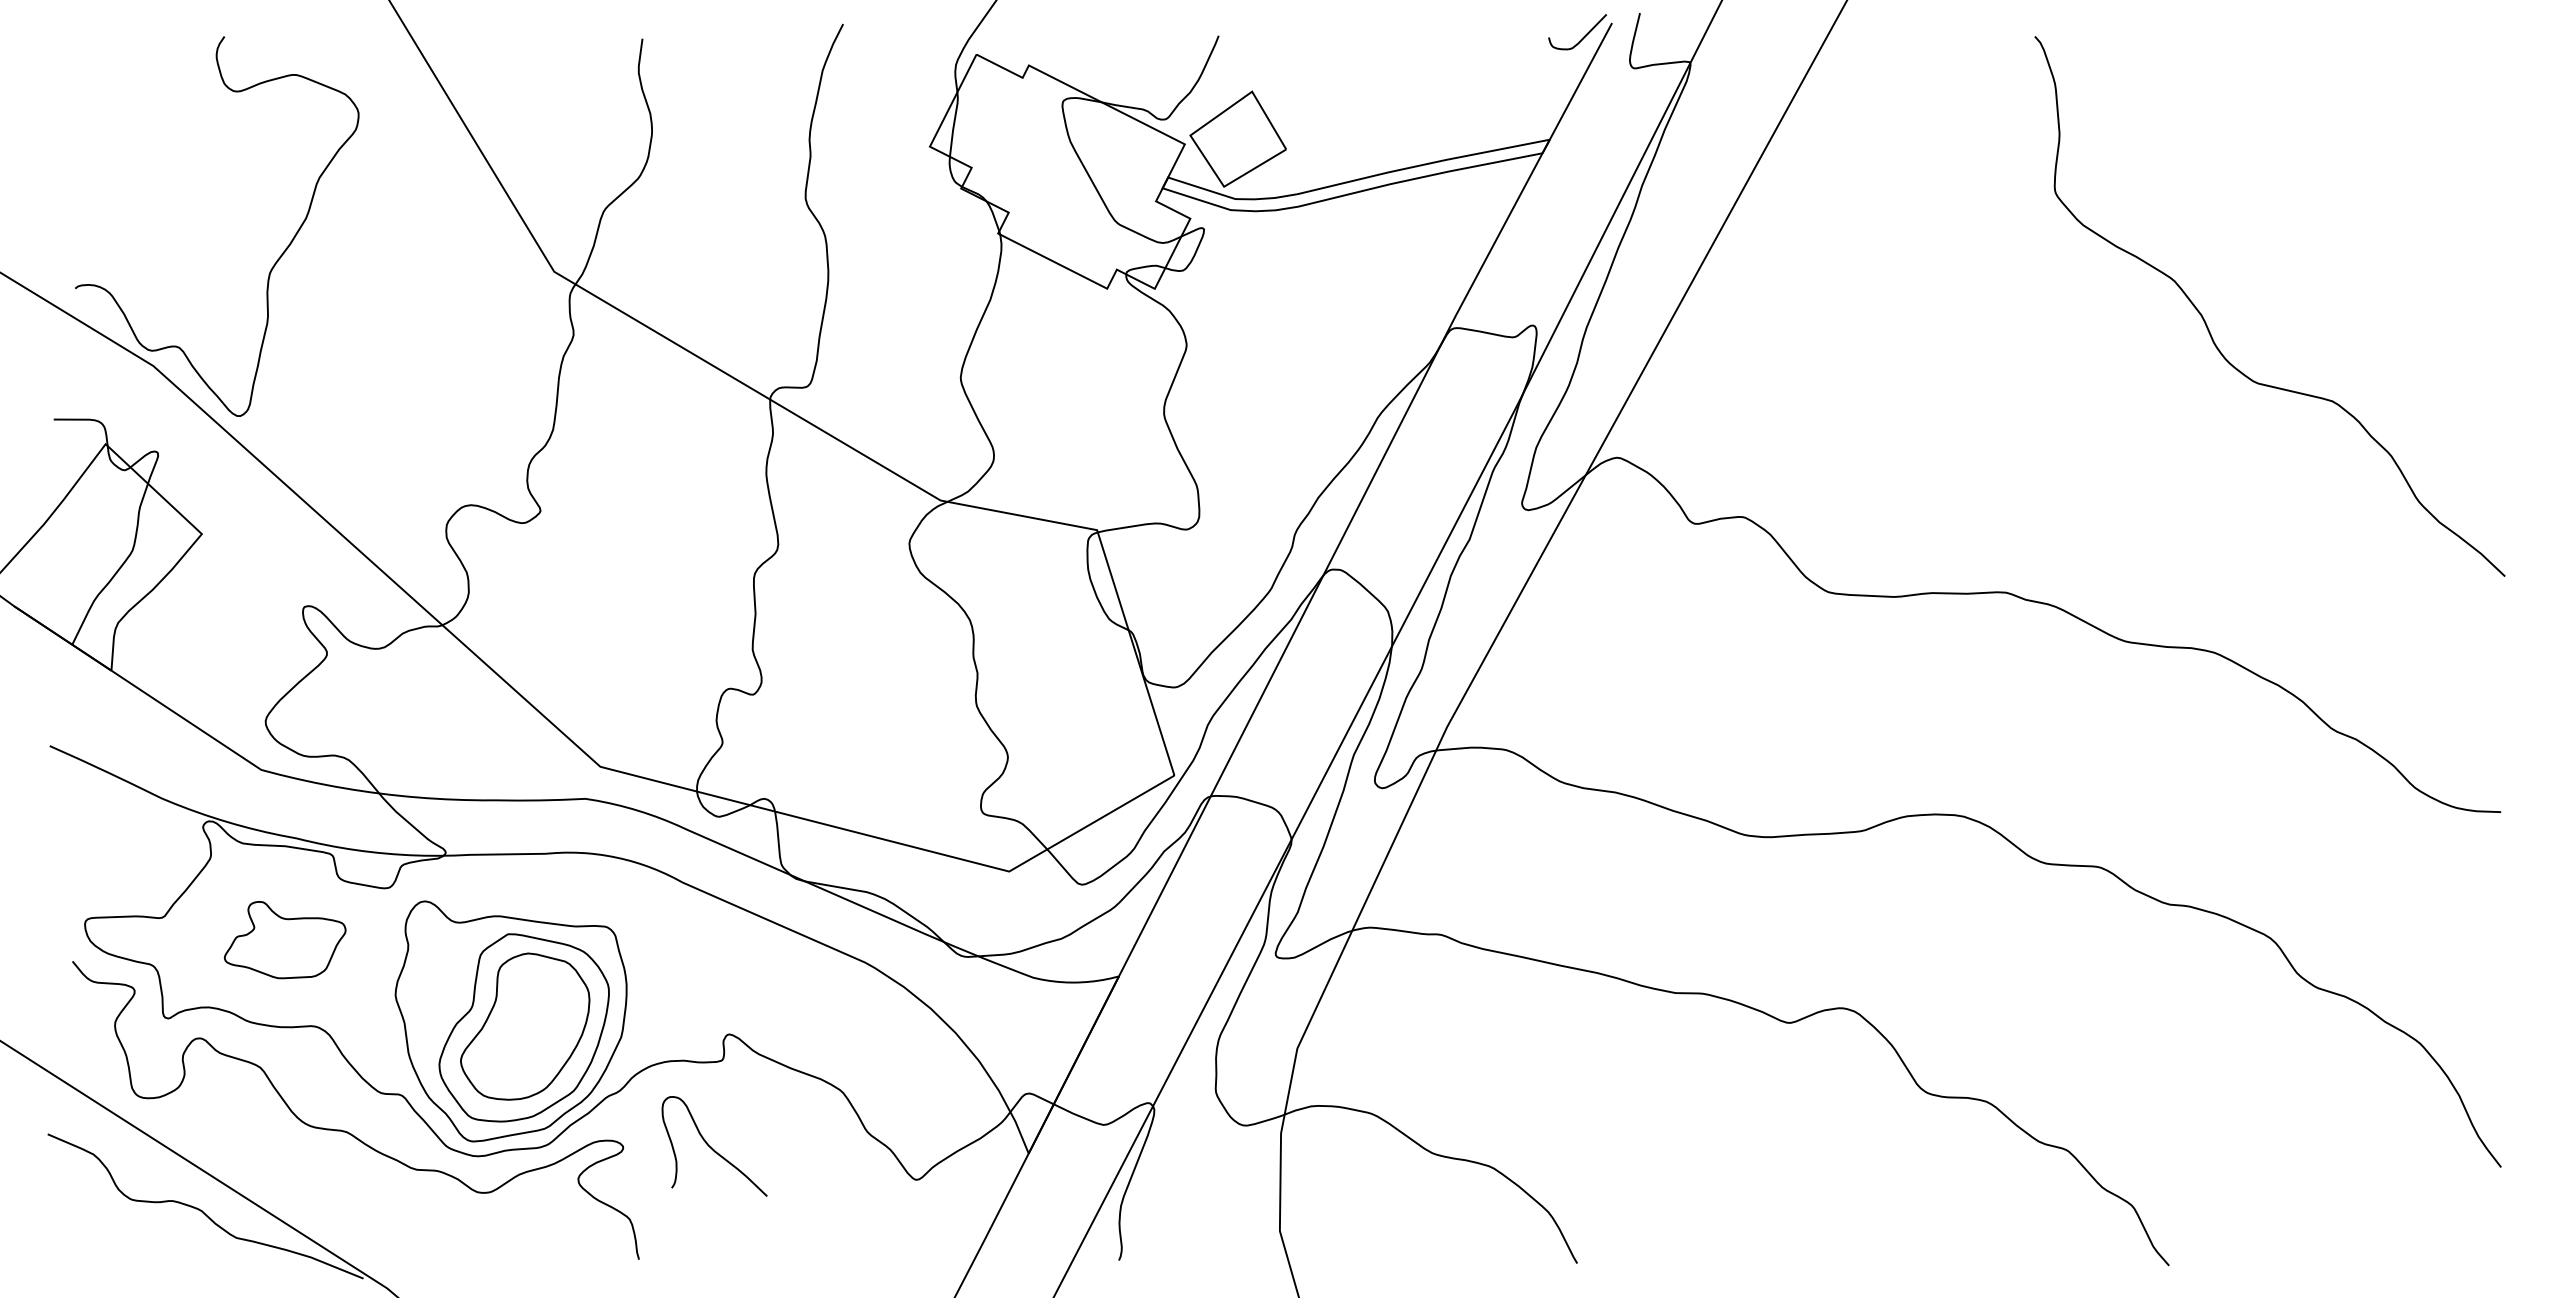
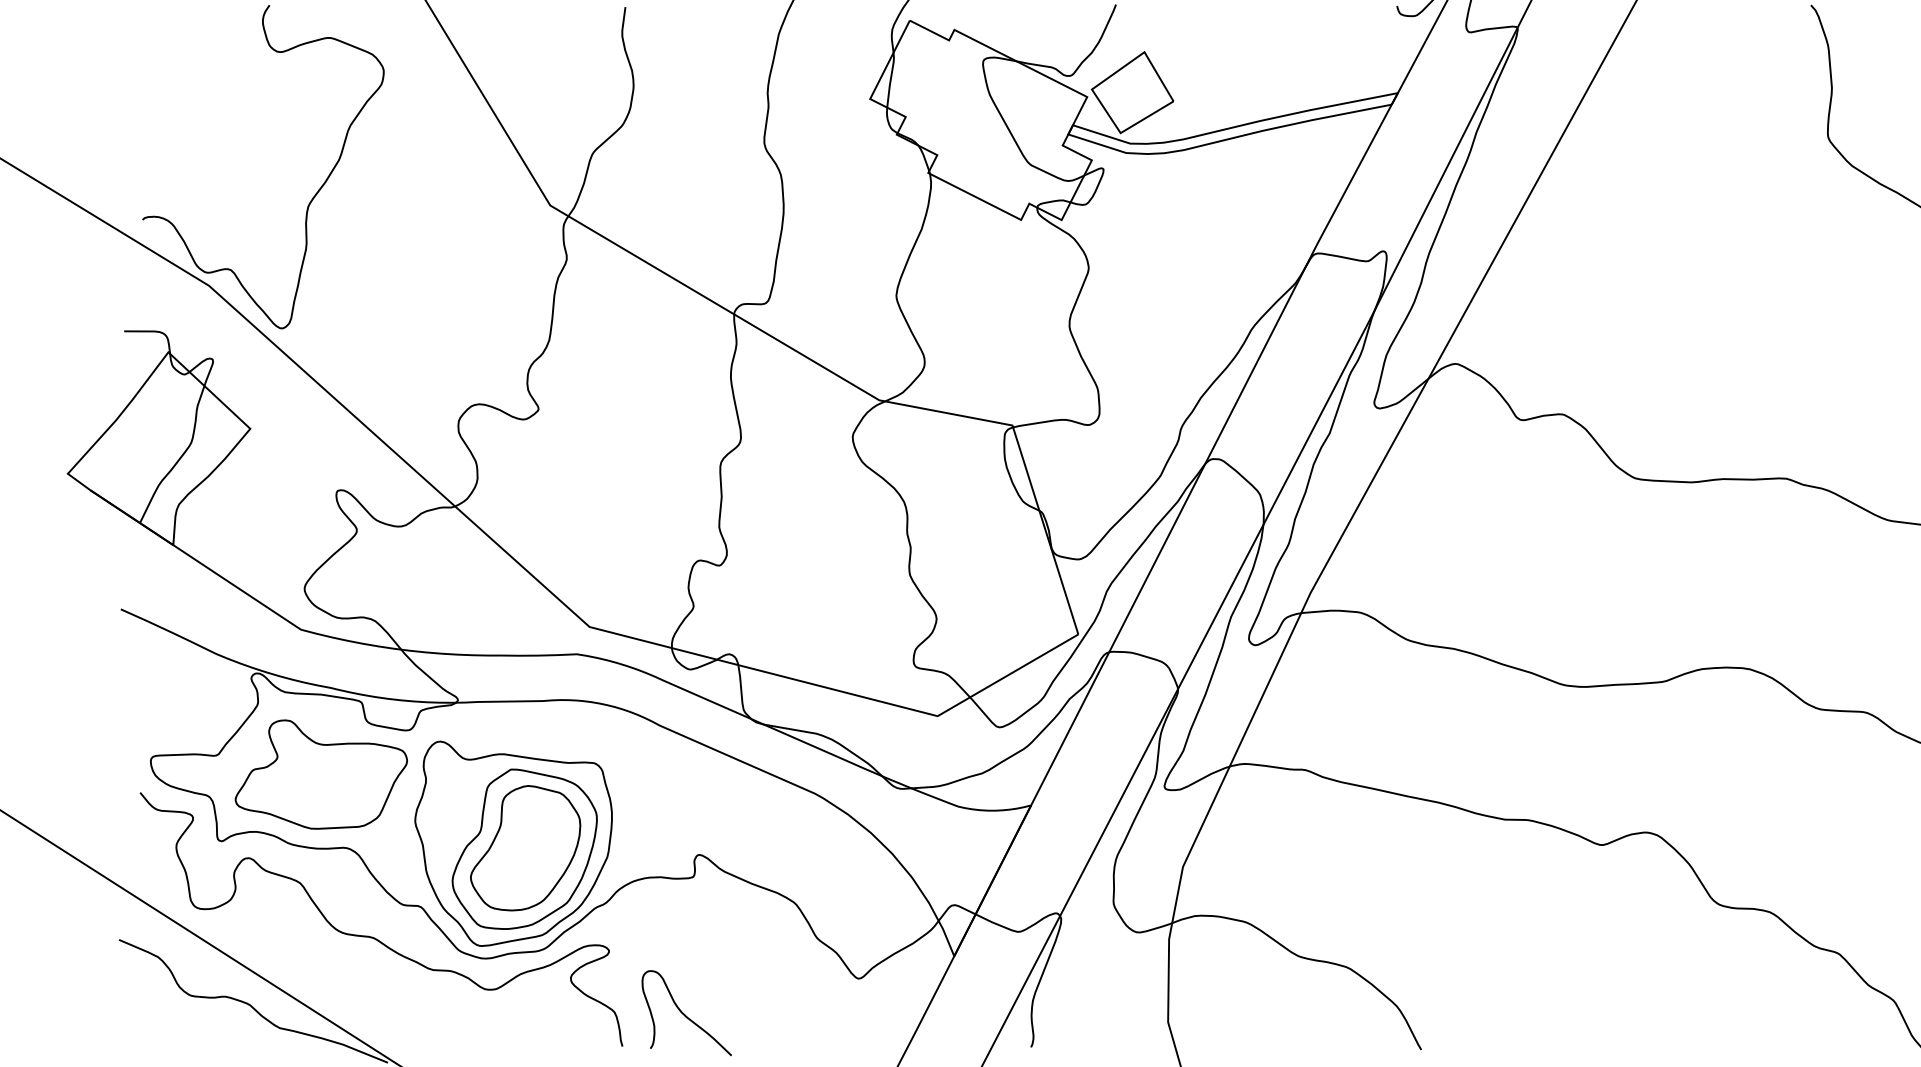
part: (284, 939) -> (320, 774), size x1.67
curve: (712, 1147) -> (685, 1014), moved

